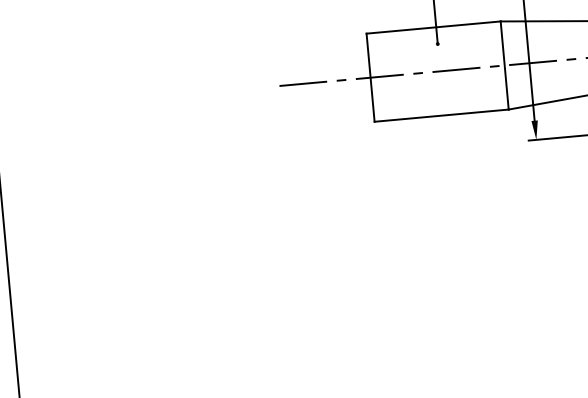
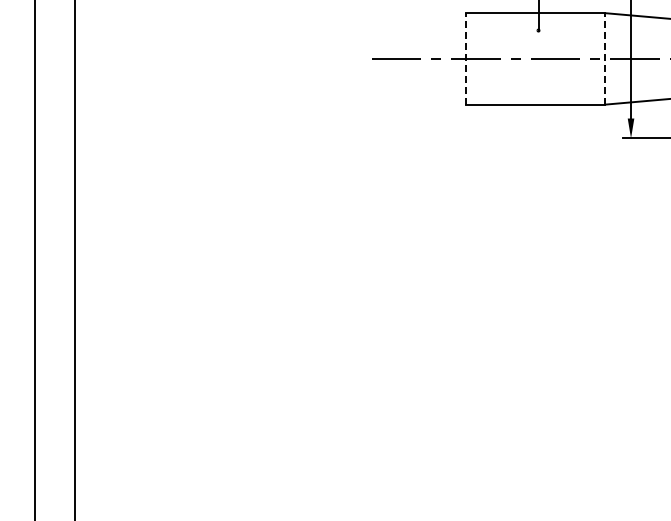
line: (504, 65) -> (605, 58), solid -> dashed
line: (370, 77) -> (466, 58), solid -> dashed

